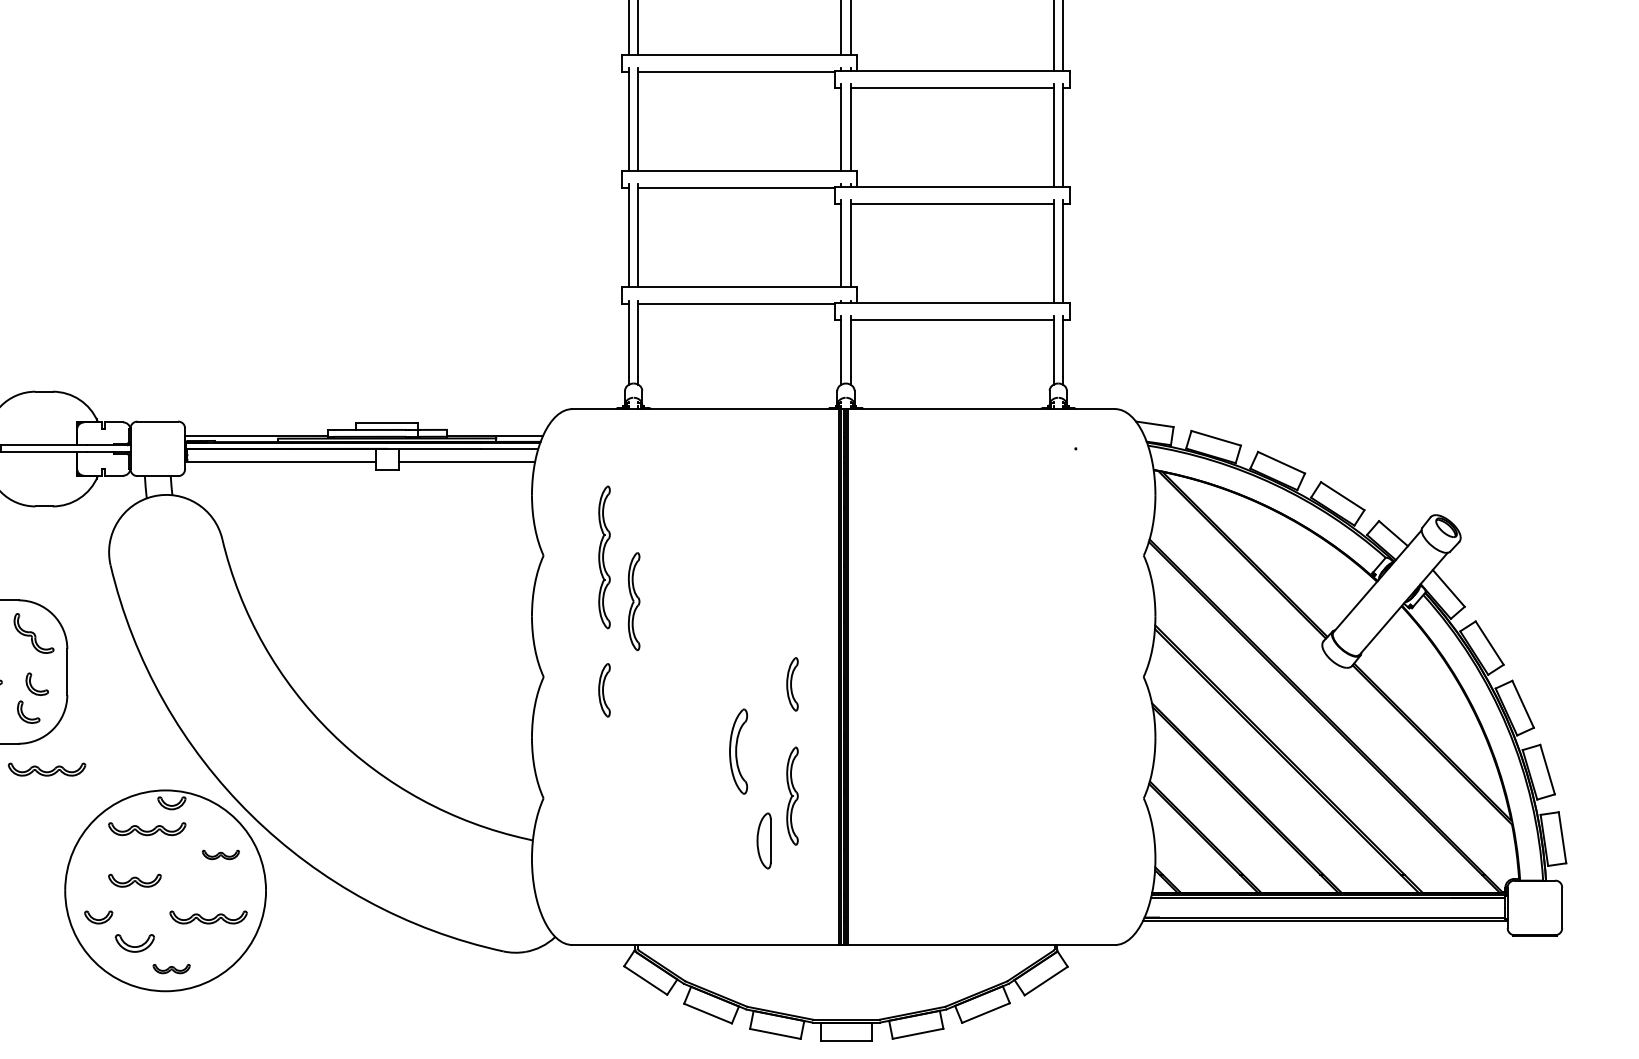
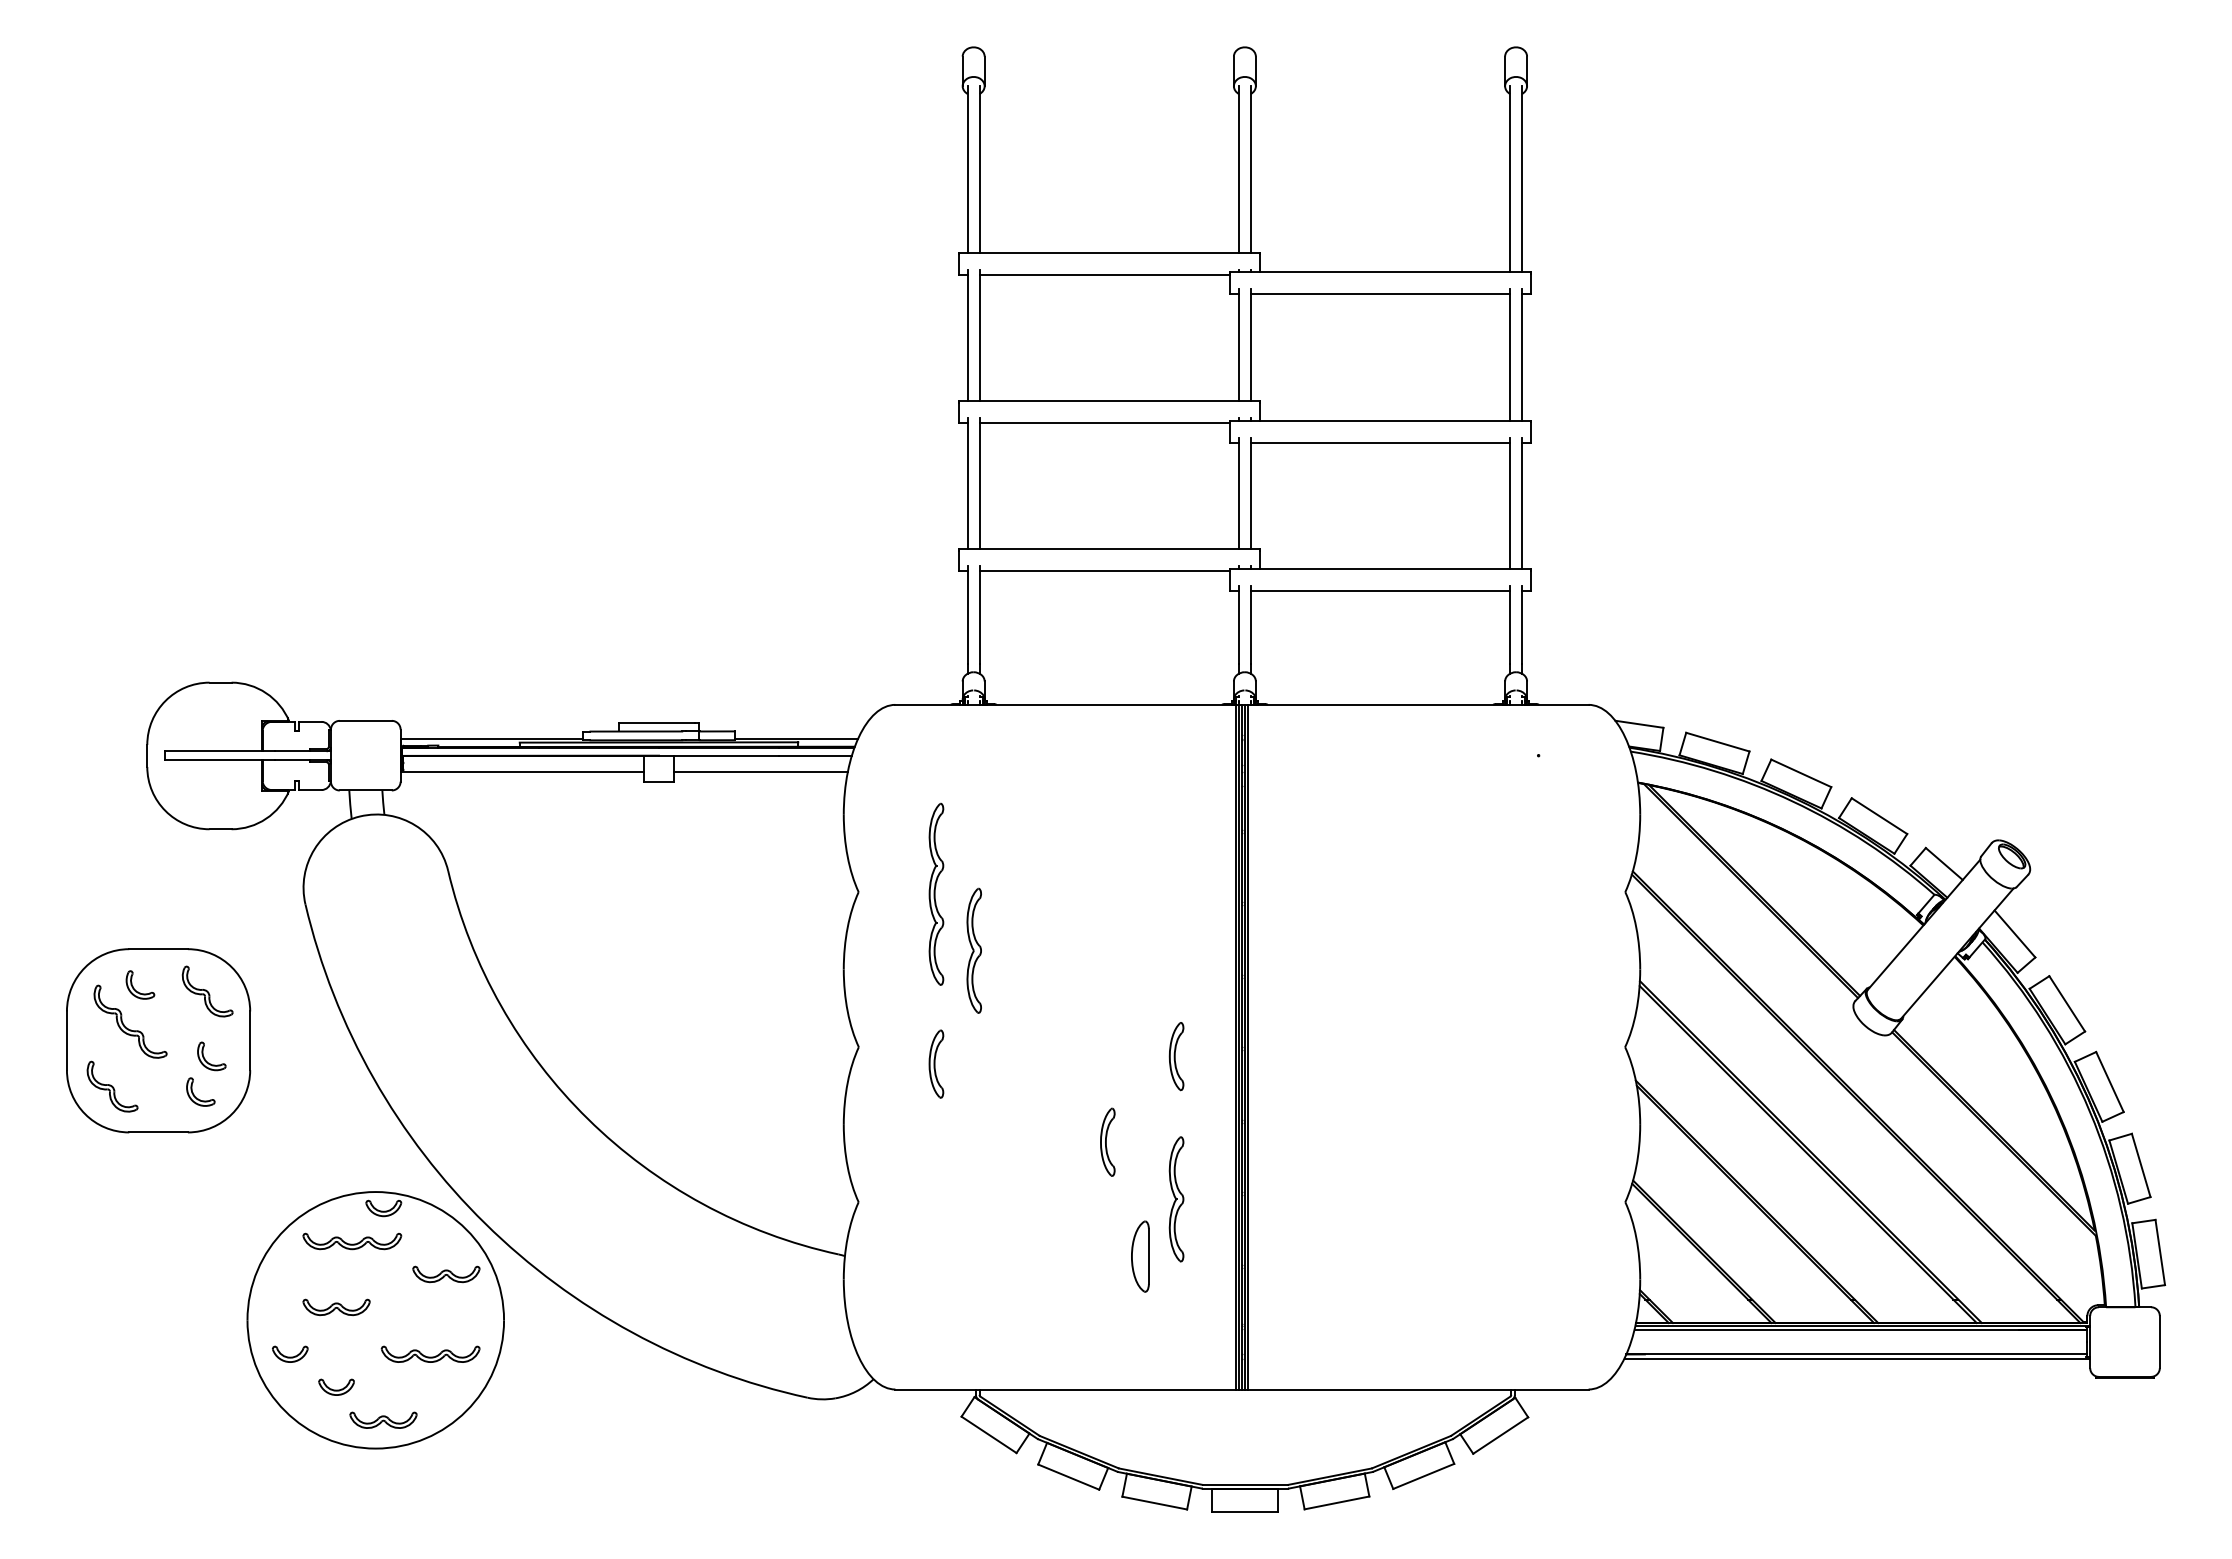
part: (738, 750) -> (1107, 1141), size x0.62
part: (47, 769) -> (224, 1165), removed
part: (220, 854) -> (446, 1274), size x1.43
part: (134, 942) -> (336, 1386), size x0.71
part: (171, 968) -> (383, 1419), size x1.43

